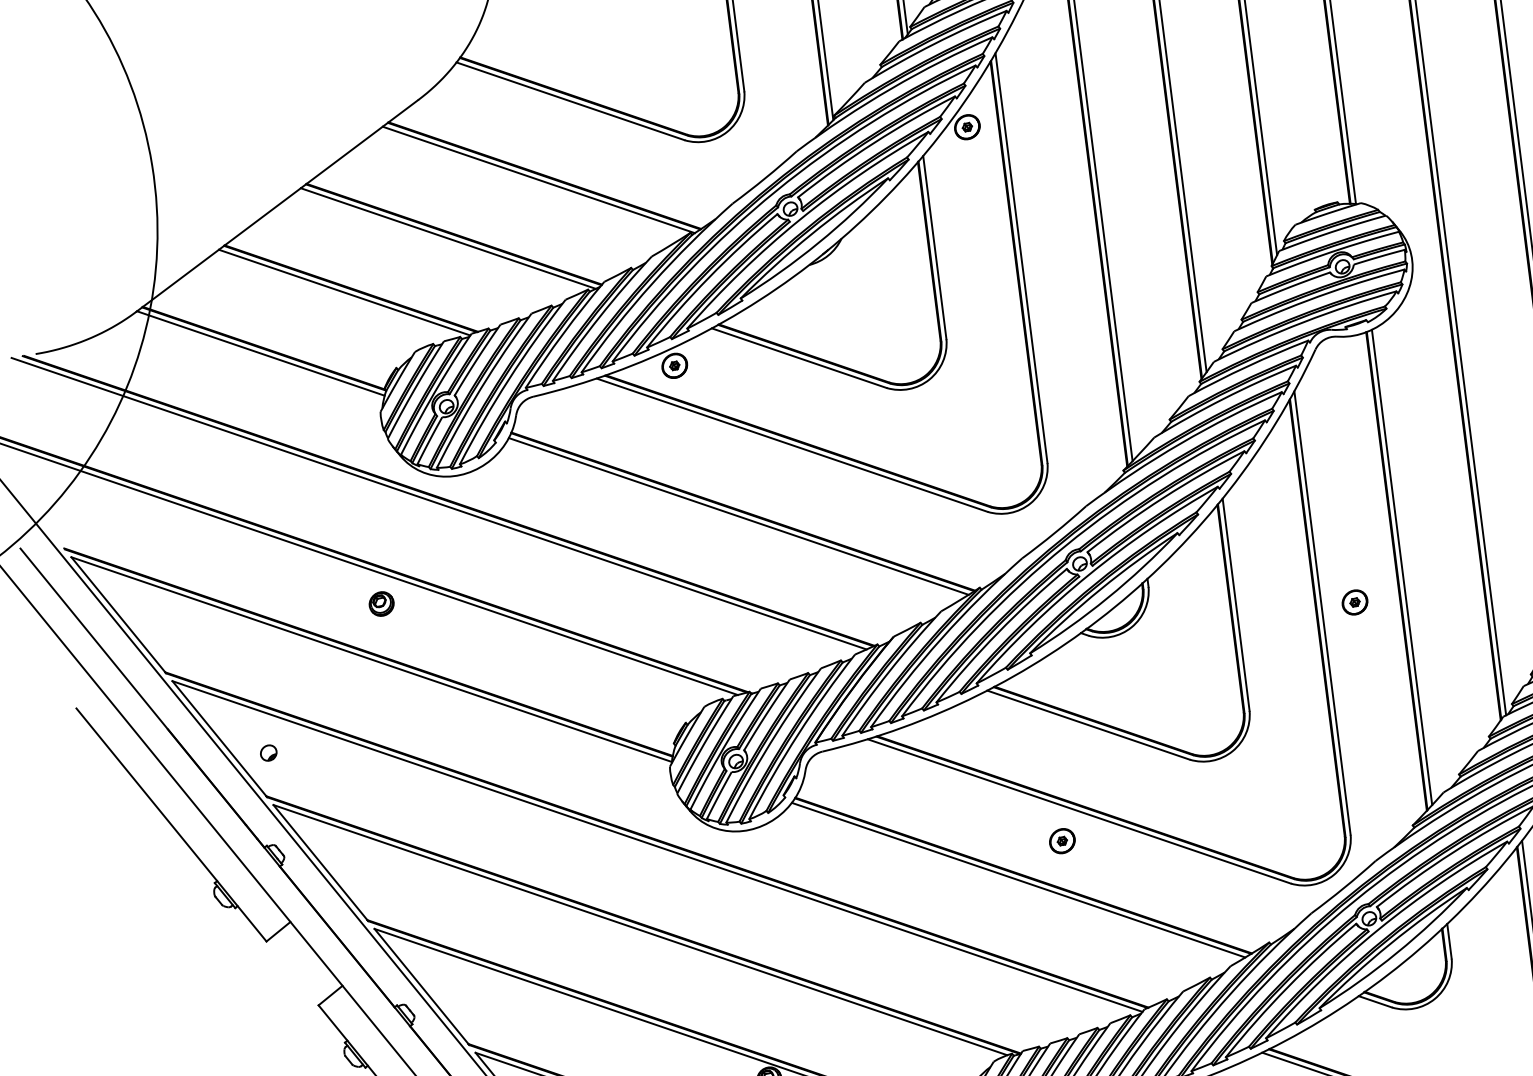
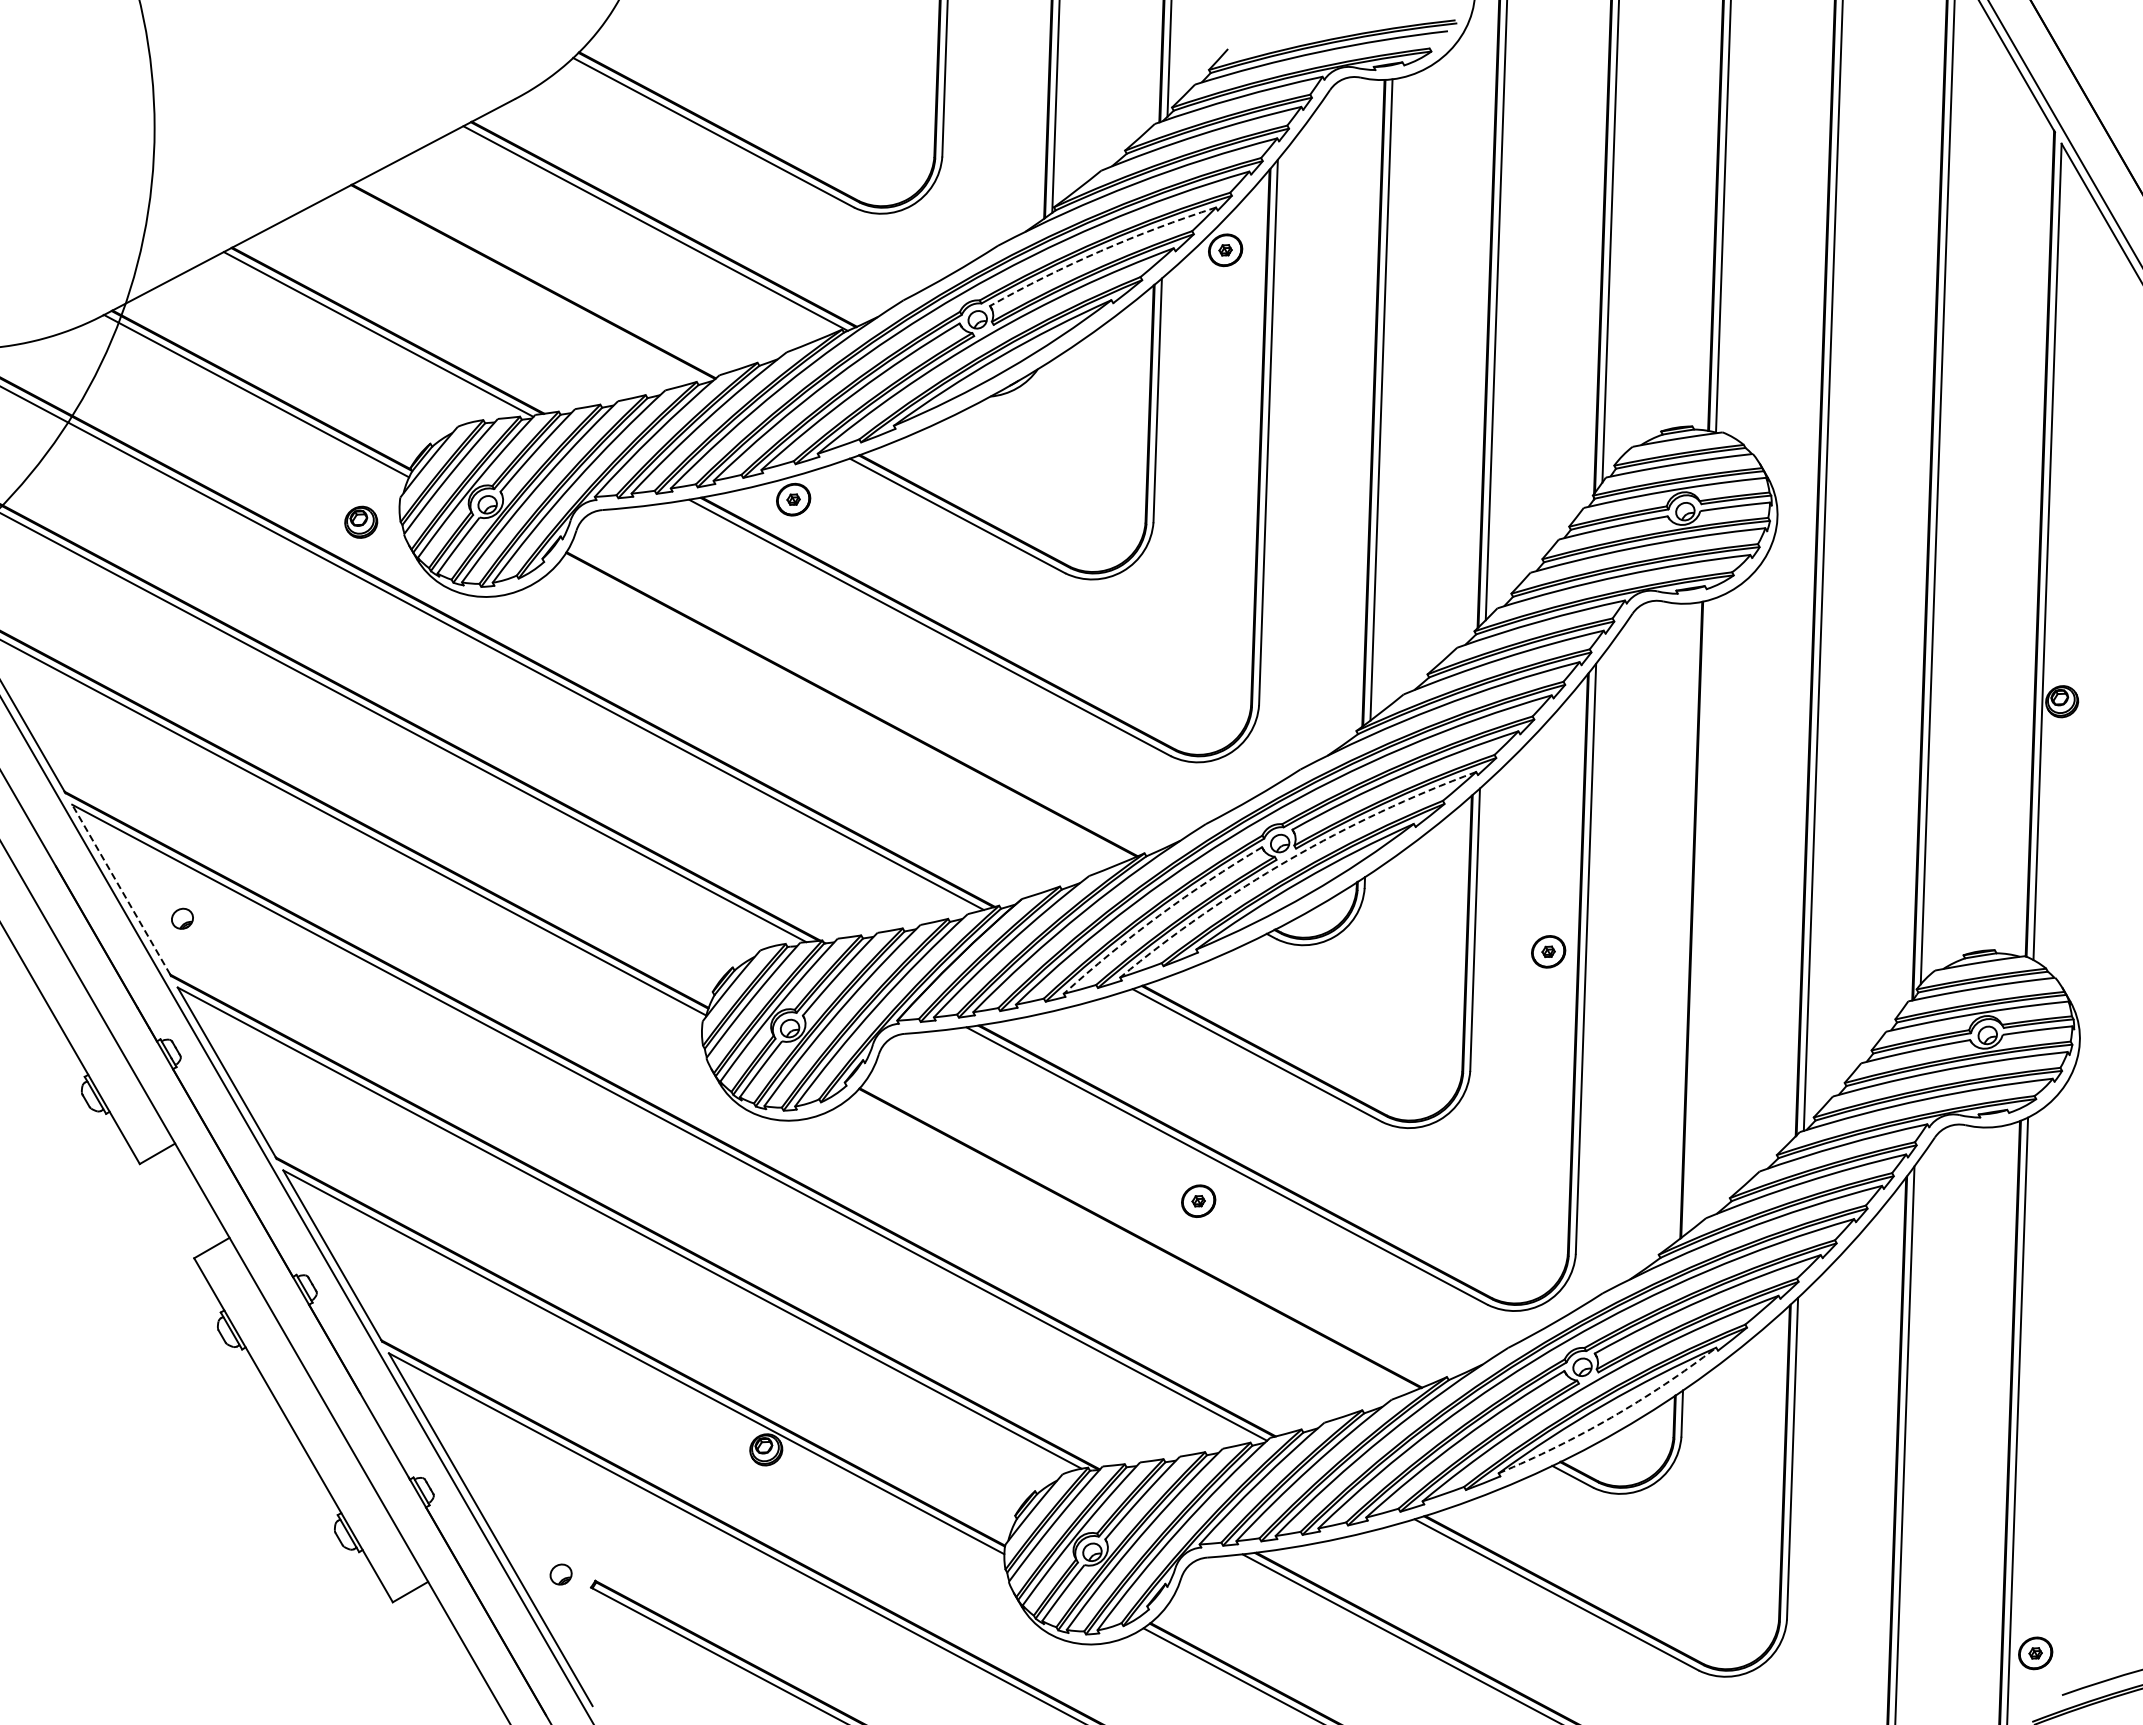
arc: (874, 143) -> (1100, 251), solid -> dashed
line: (447, 238) -> (524, 285), removed
line: (738, 516) -> (845, 709), removed
line: (1402, 566) -> (1699, 915), removed
arc: (1088, 574) -> (1289, 859), solid -> dashed
part: (1354, 602) -> (1548, 951), moved
part: (381, 603) -> (361, 521), moved
arc: (998, 632) -> (1159, 915), solid -> dashed
line: (218, 738) -> (120, 889), solid -> dashed
line: (1018, 879) -> (1133, 1242), removed
arc: (1397, 952) -> (1611, 1417), solid -> dashed

